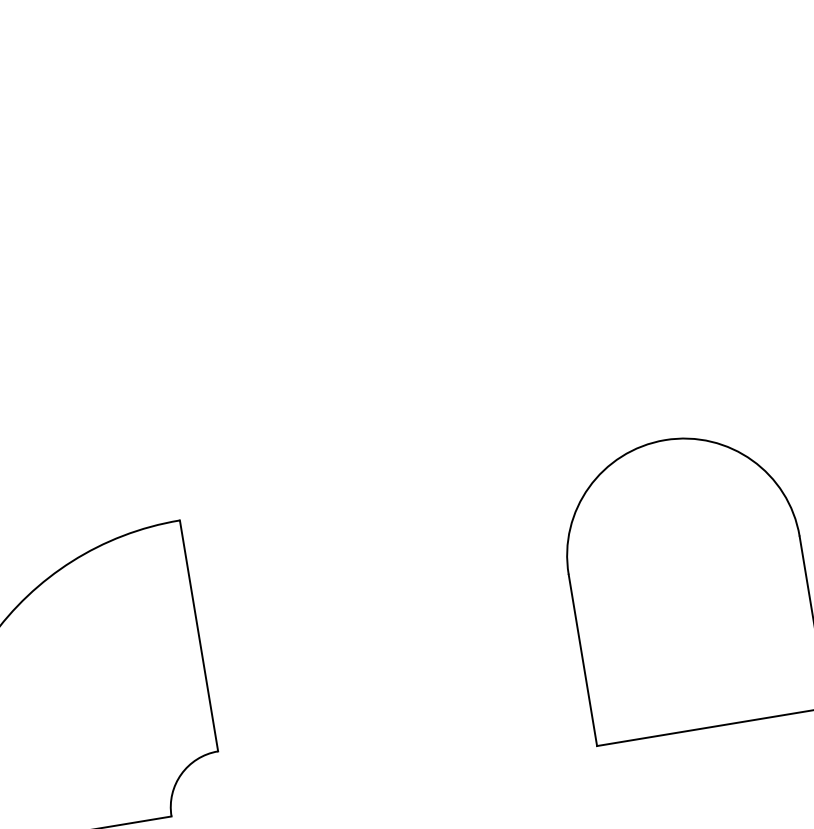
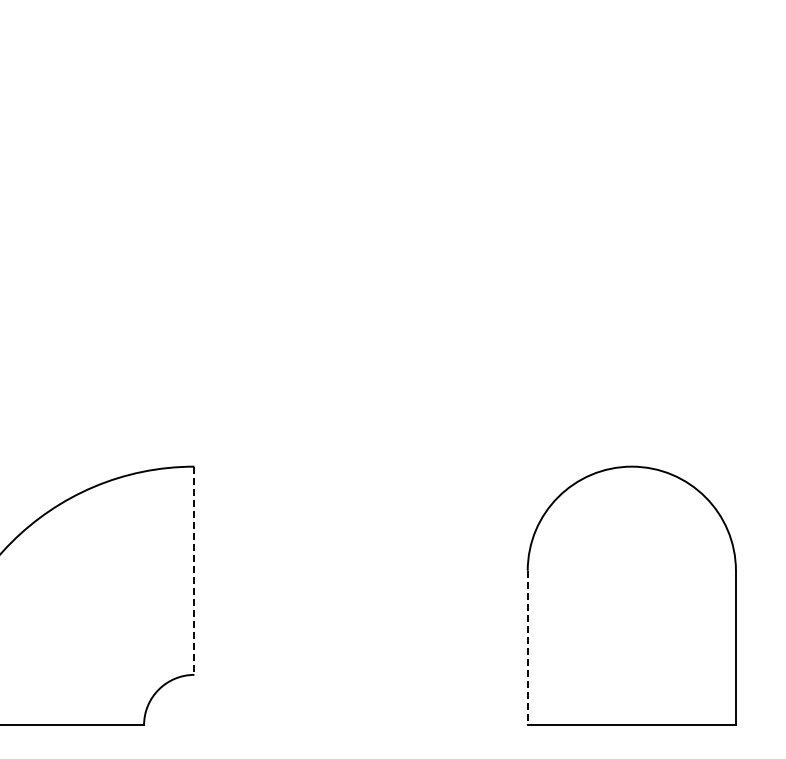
line: (199, 636) -> (194, 571), solid -> dashed
line: (582, 660) -> (527, 648), solid -> dashed

